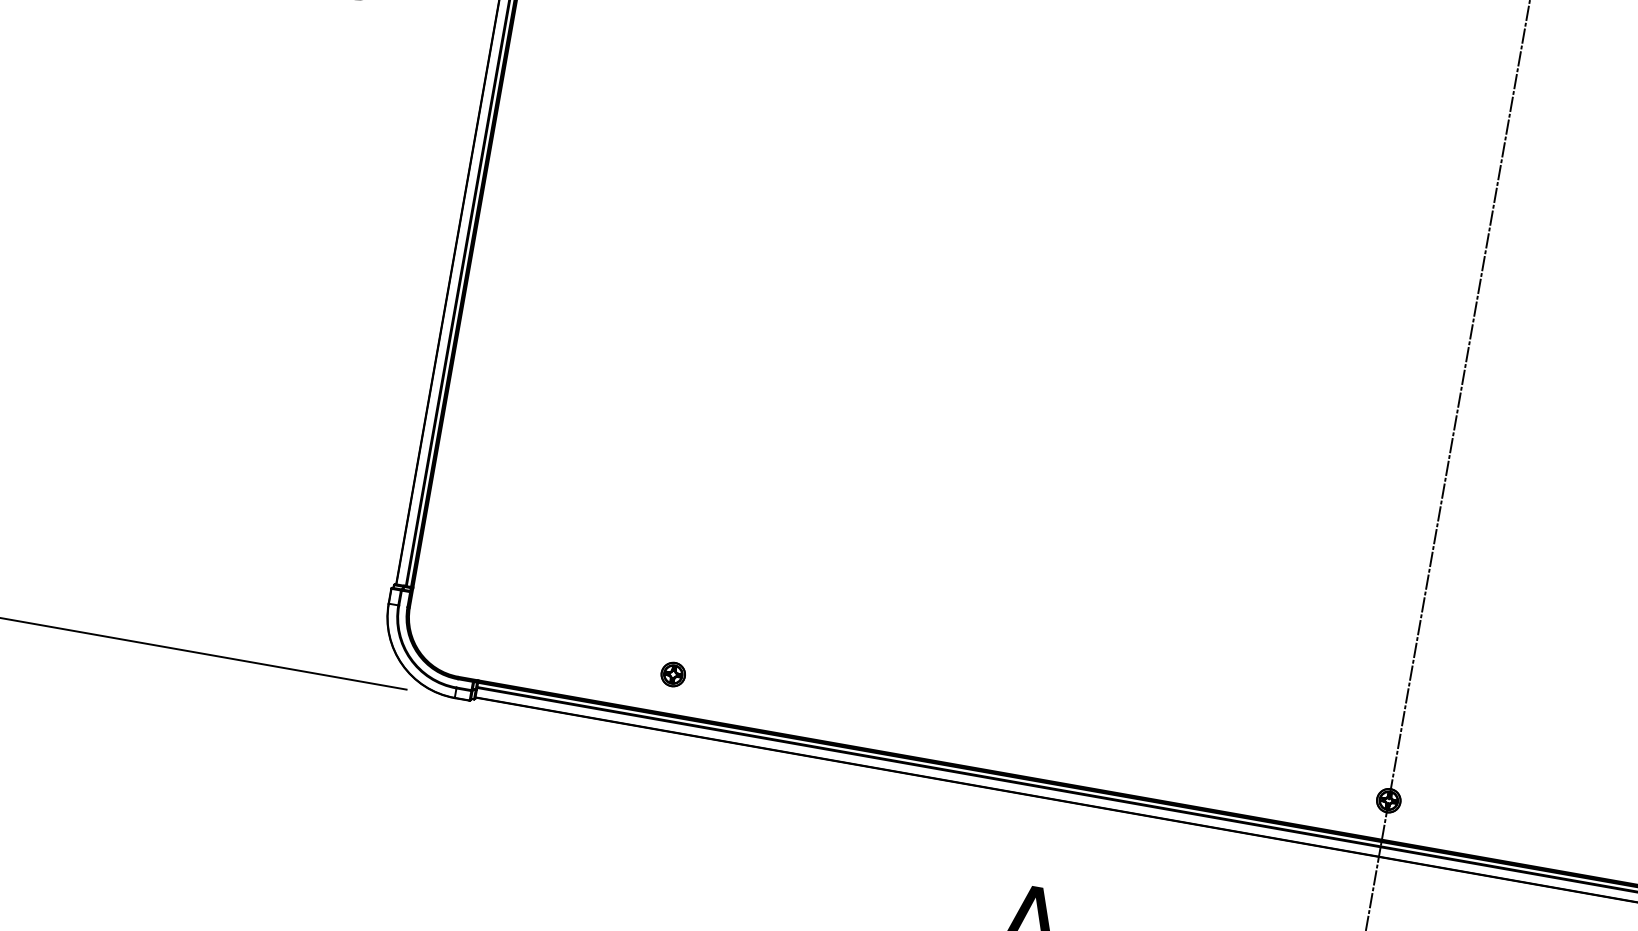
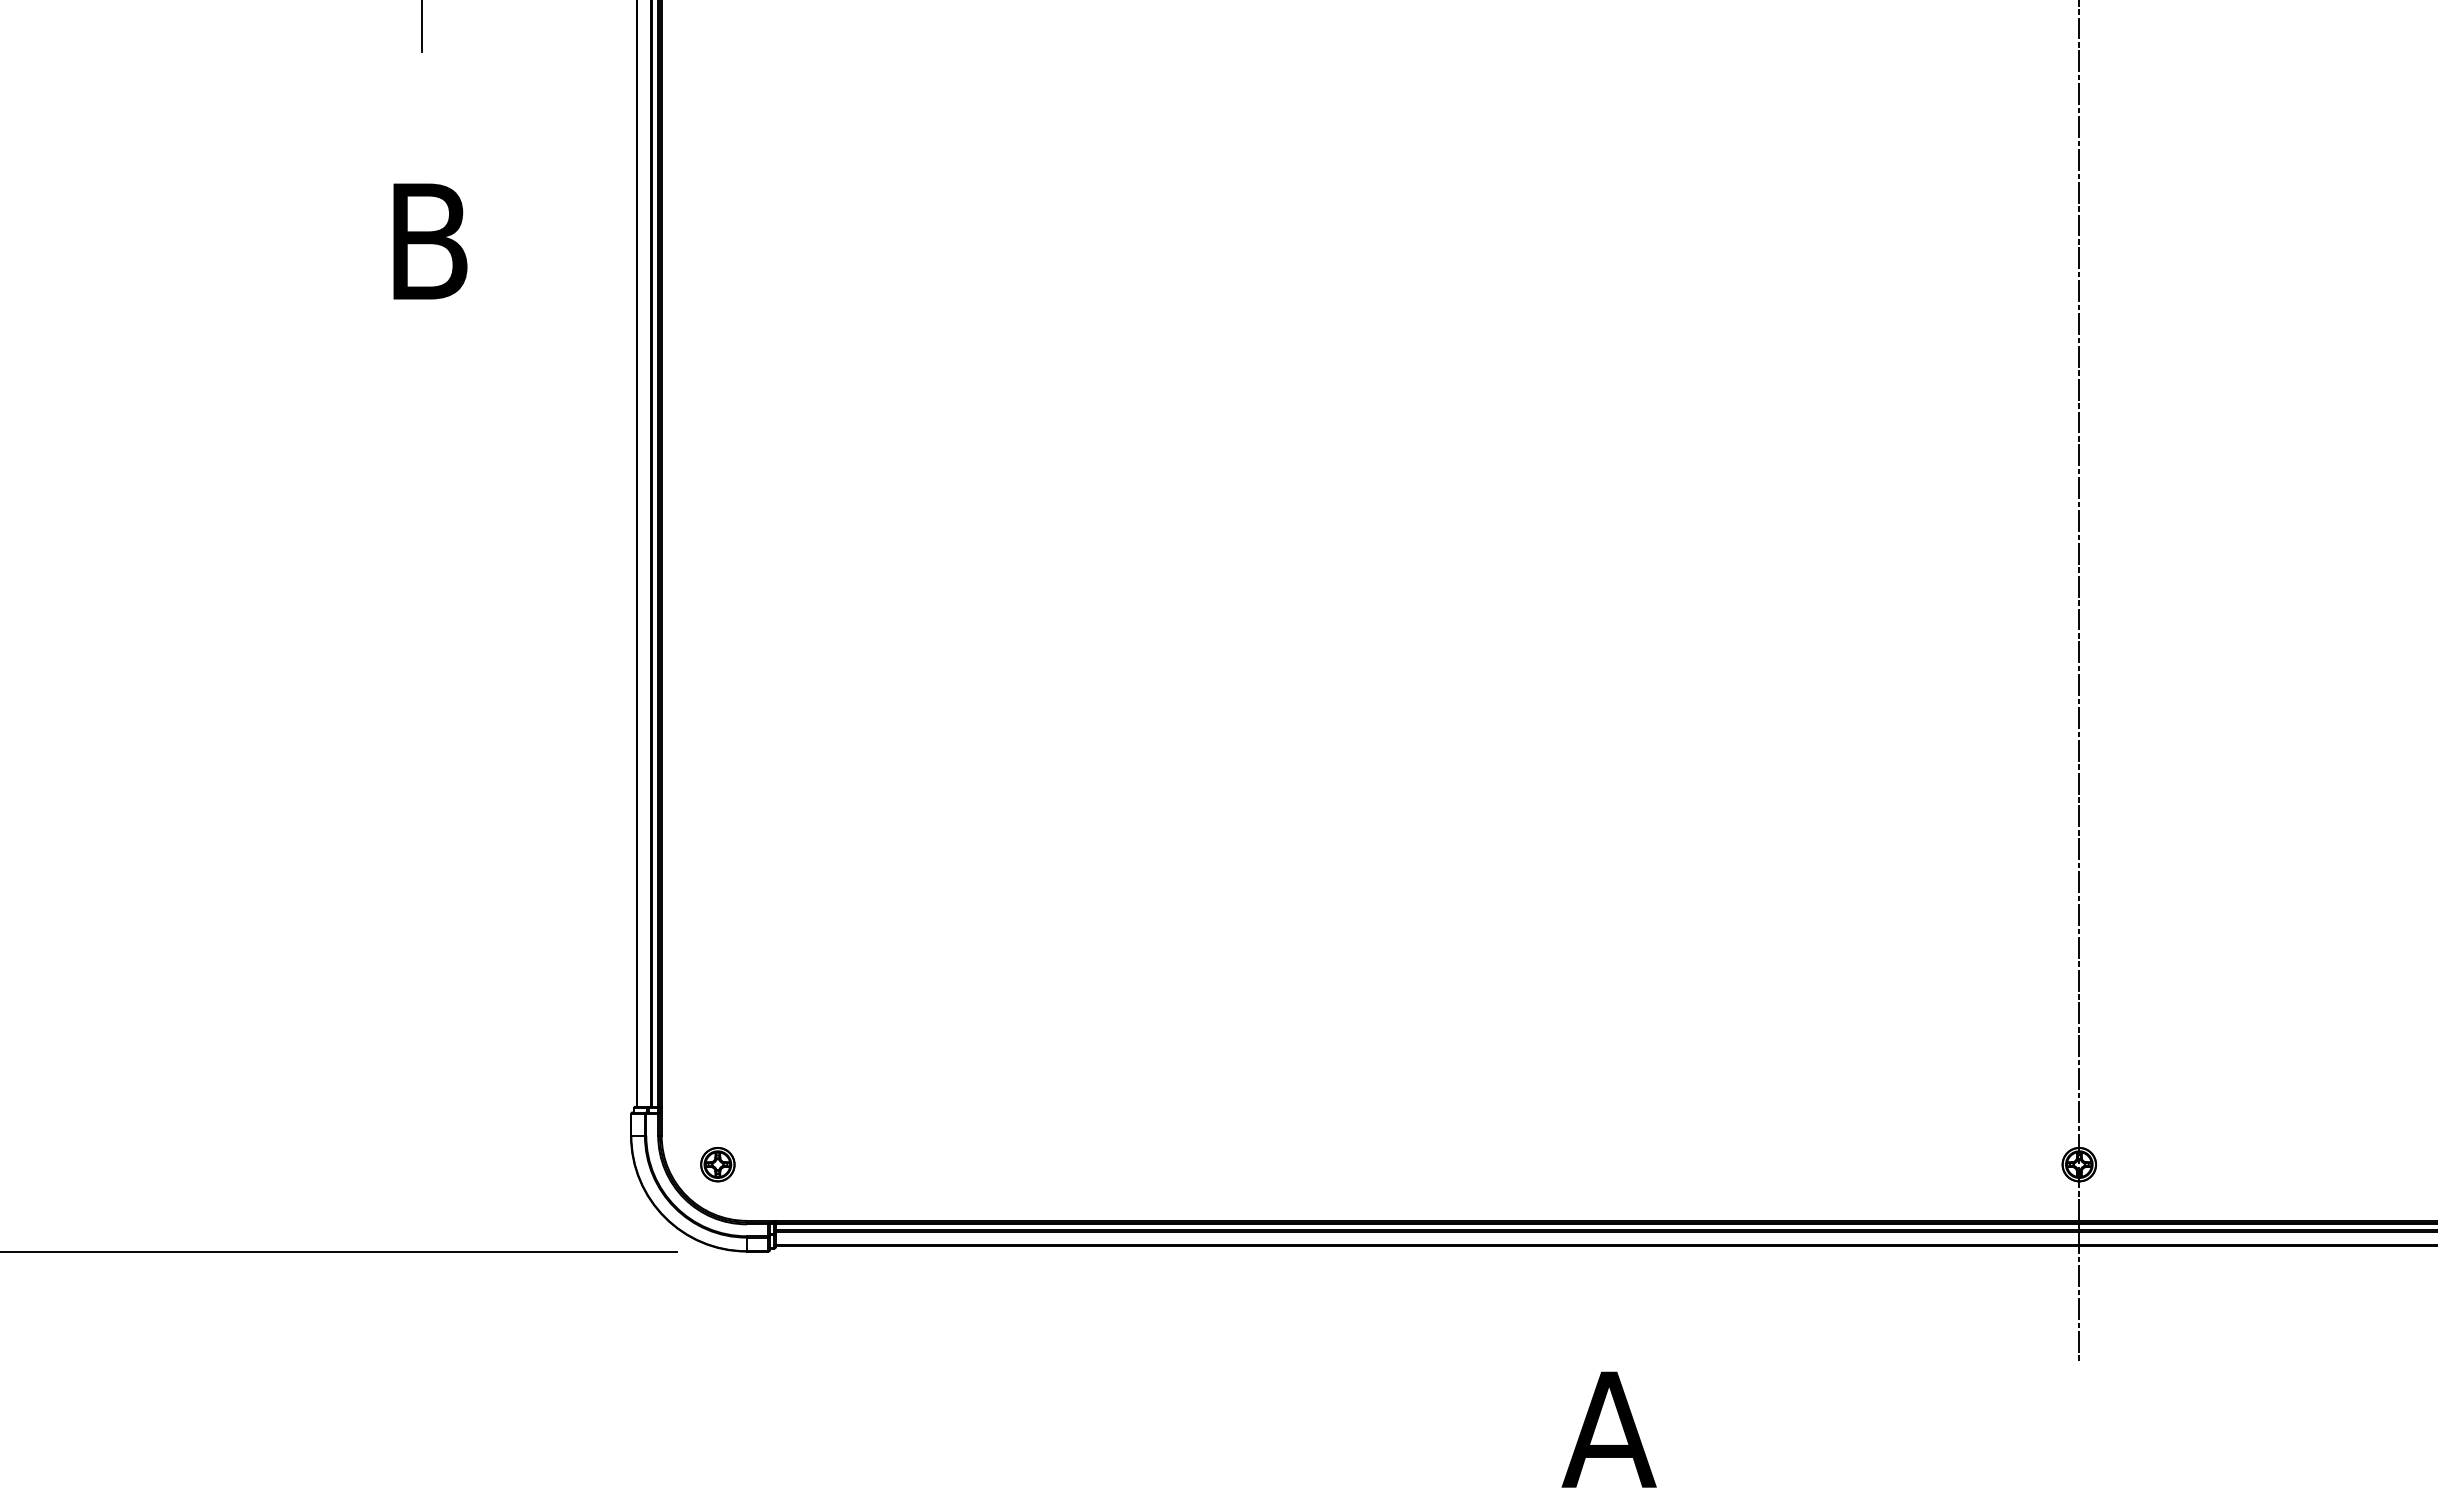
part: (673, 674) -> (717, 1164), moved

